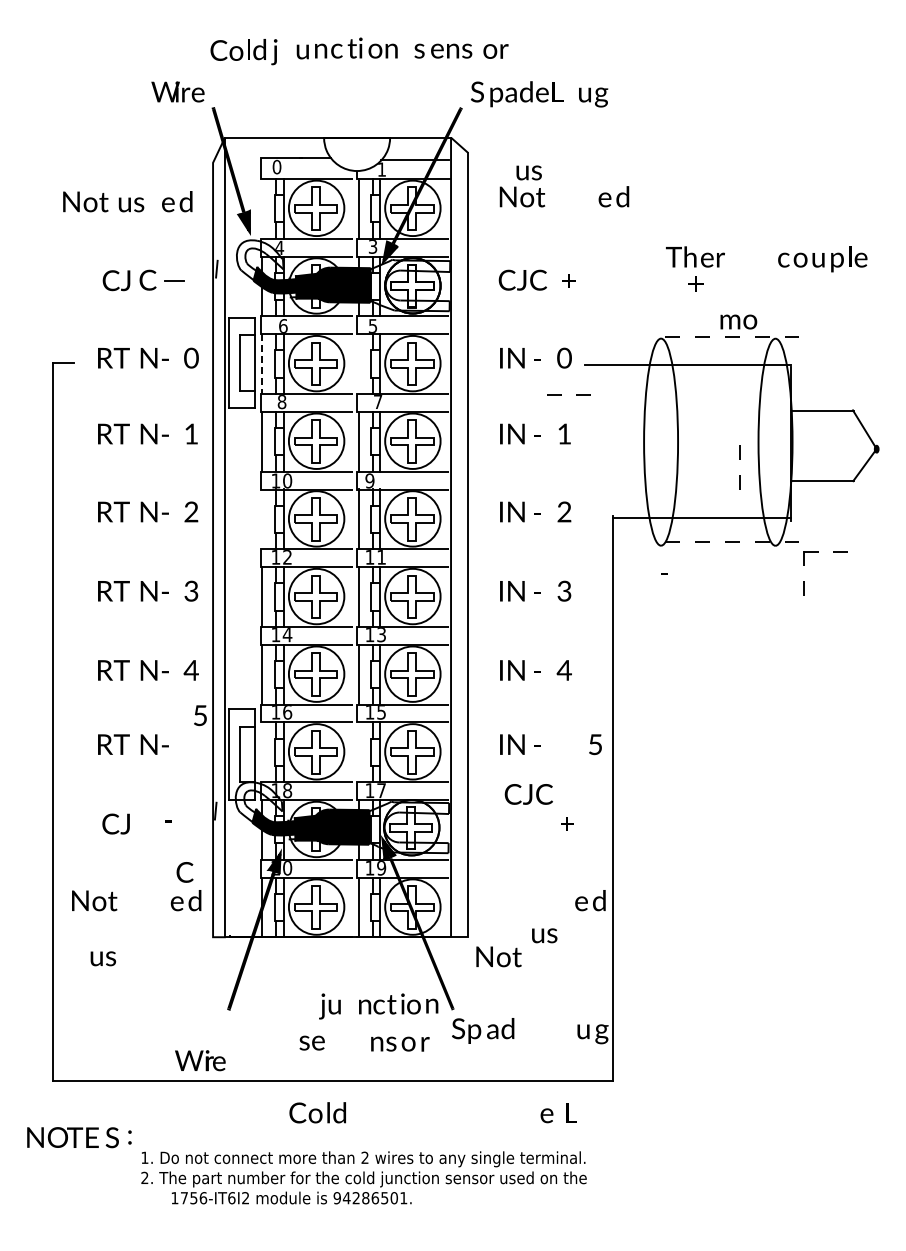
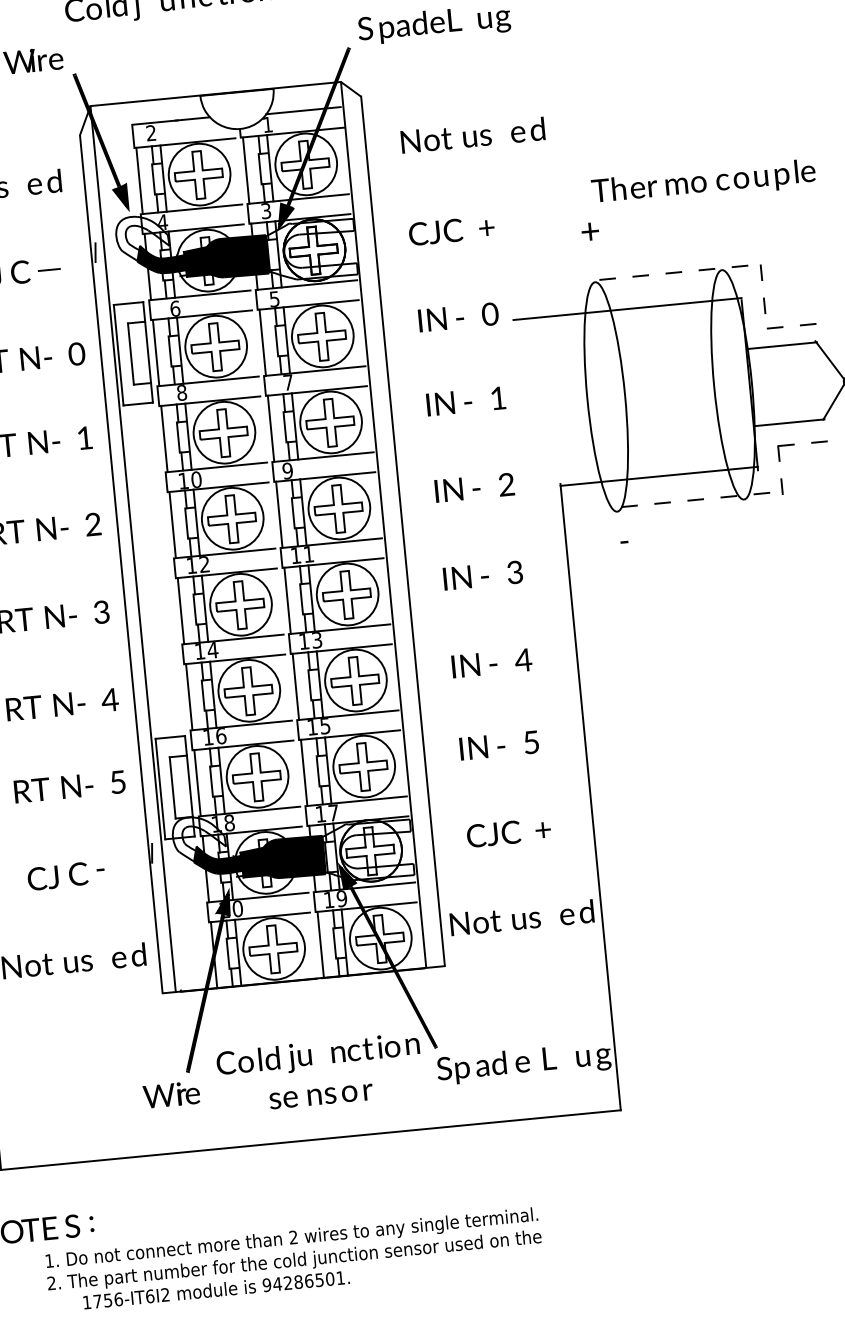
text: (276, 167) -> (150, 133), 0 -> 2
text: (528, 172) -> (476, 138), moved
line: (262, 208) -> (139, 180), added
text: (695, 283) -> (589, 231), moved
text: (738, 321) -> (685, 185), moved
line: (358, 363) -> (262, 342), added
line: (262, 364) -> (156, 353), dashed -> solid
line: (561, 394) -> (783, 326), moved
line: (739, 459) -> (762, 280), moved
line: (262, 519) -> (172, 525), added
part: (818, 552) -> (794, 445), moved
text: (200, 715) -> (118, 782), moved
text: (595, 744) -> (531, 742), moved
line: (262, 752) -> (197, 783), added
line: (358, 752) -> (304, 773), added
text: (528, 794) -> (493, 834), moved
text: (184, 872) -> (77, 874), moved
text: (544, 935) -> (526, 920), moved
text: (498, 956) -> (474, 922), moved
text: (103, 958) -> (78, 963), moved
text: (400, 1043) -> (340, 1093), moved
text: (200, 1060) -> (171, 1094), moved
text: (317, 1112) -> (247, 1060), moved
text: (558, 1113) -> (535, 1060), moved
text: (363, 1177) -> (293, 1259), moved

